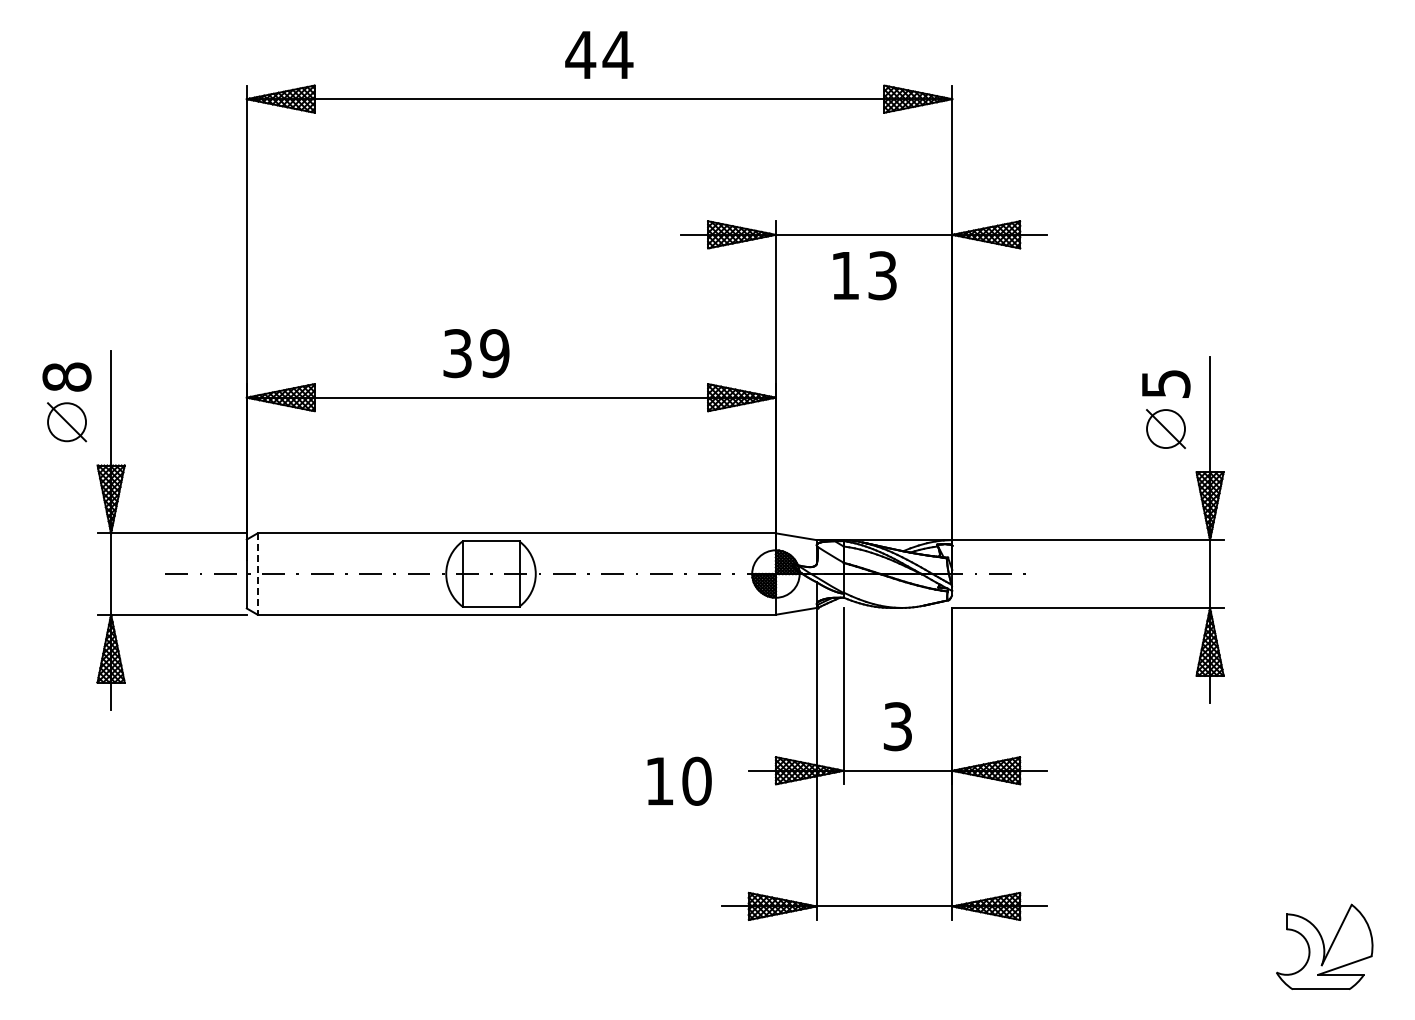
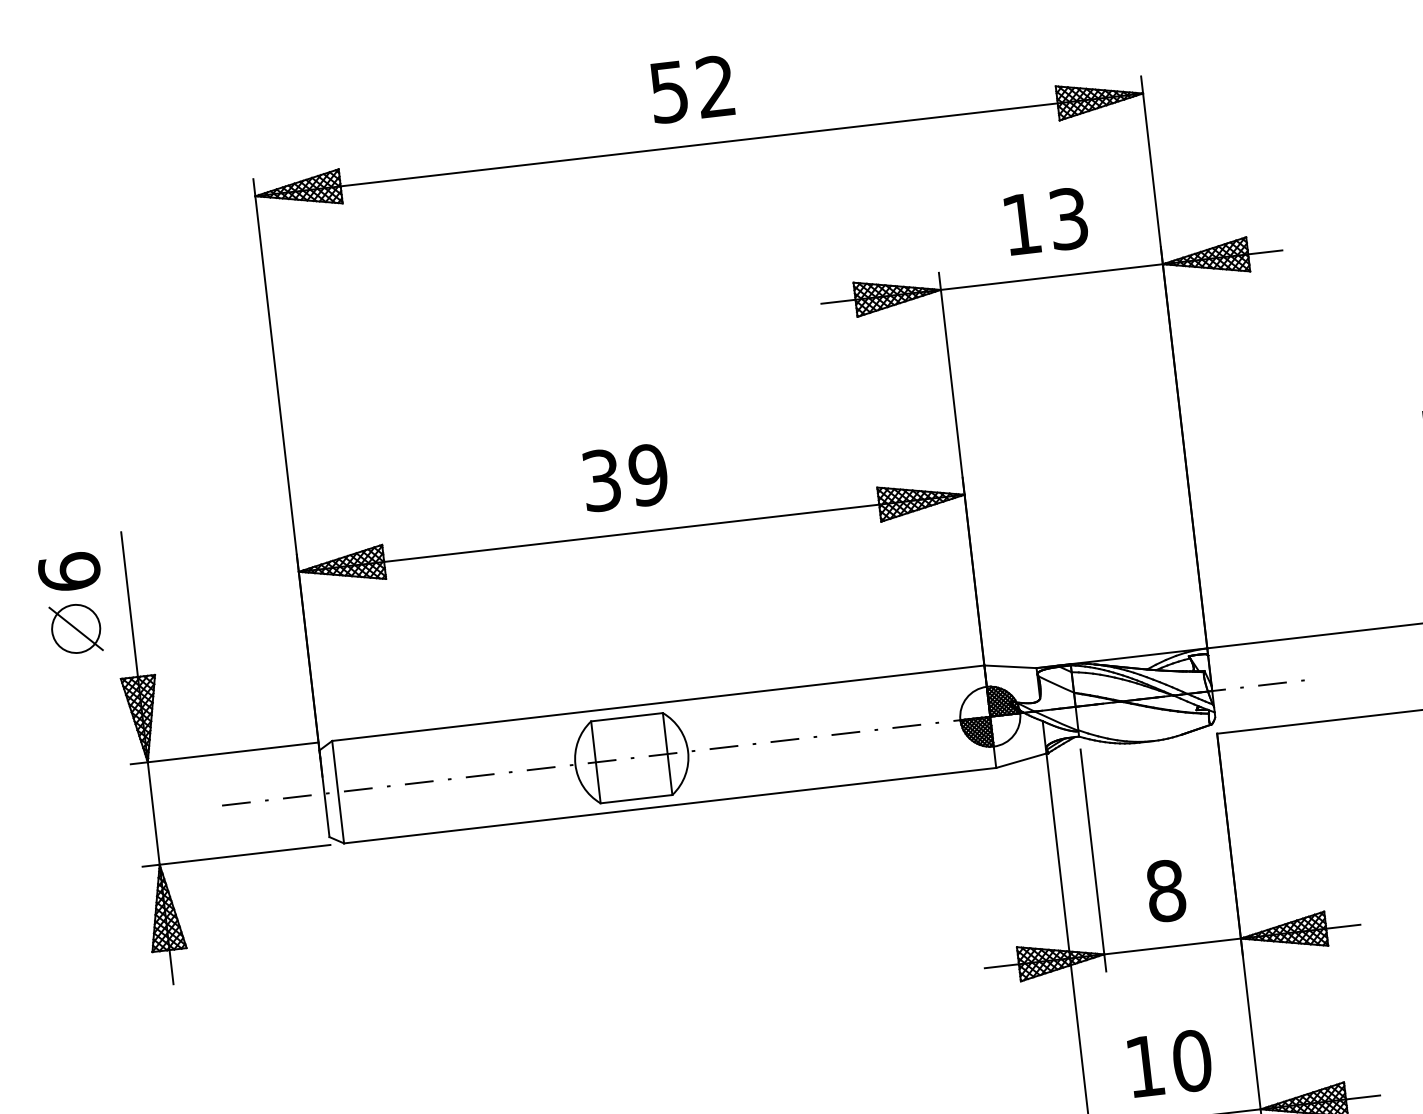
text: (599, 54) -> (692, 88), 44 -> 52
text: (864, 275) -> (1045, 221), moved
text: (476, 353) -> (625, 477), moved
text: (66, 376) -> (68, 571), 8 -> 6
line: (257, 574) -> (338, 792), dashed -> solid
text: (897, 726) -> (1165, 890), 3 -> 8
text: (679, 780) -> (1170, 1062), moved

